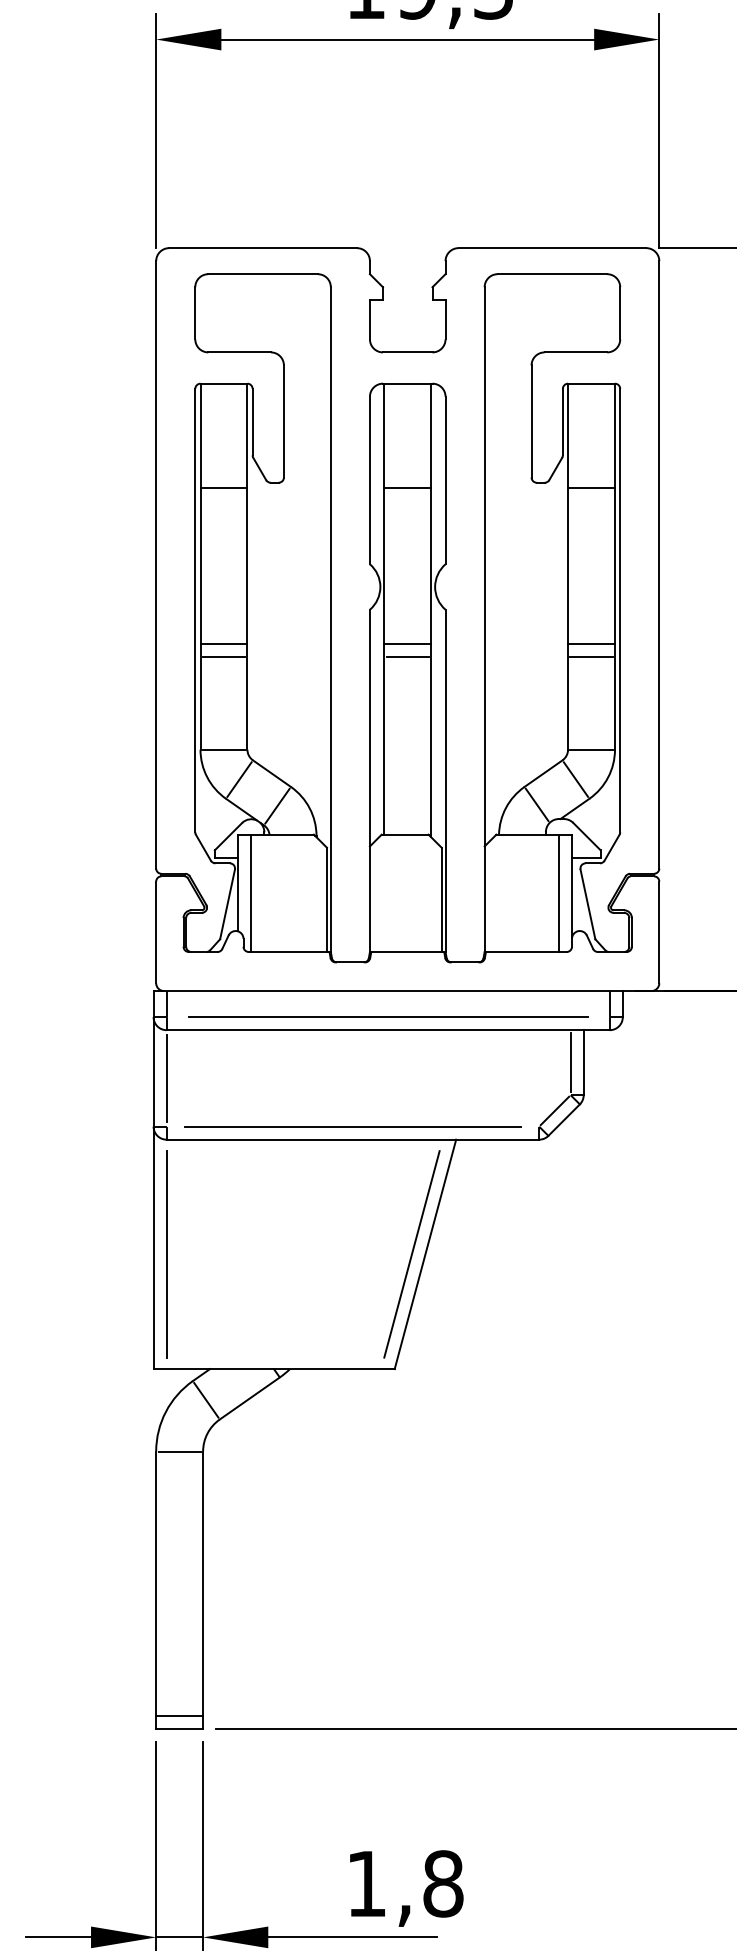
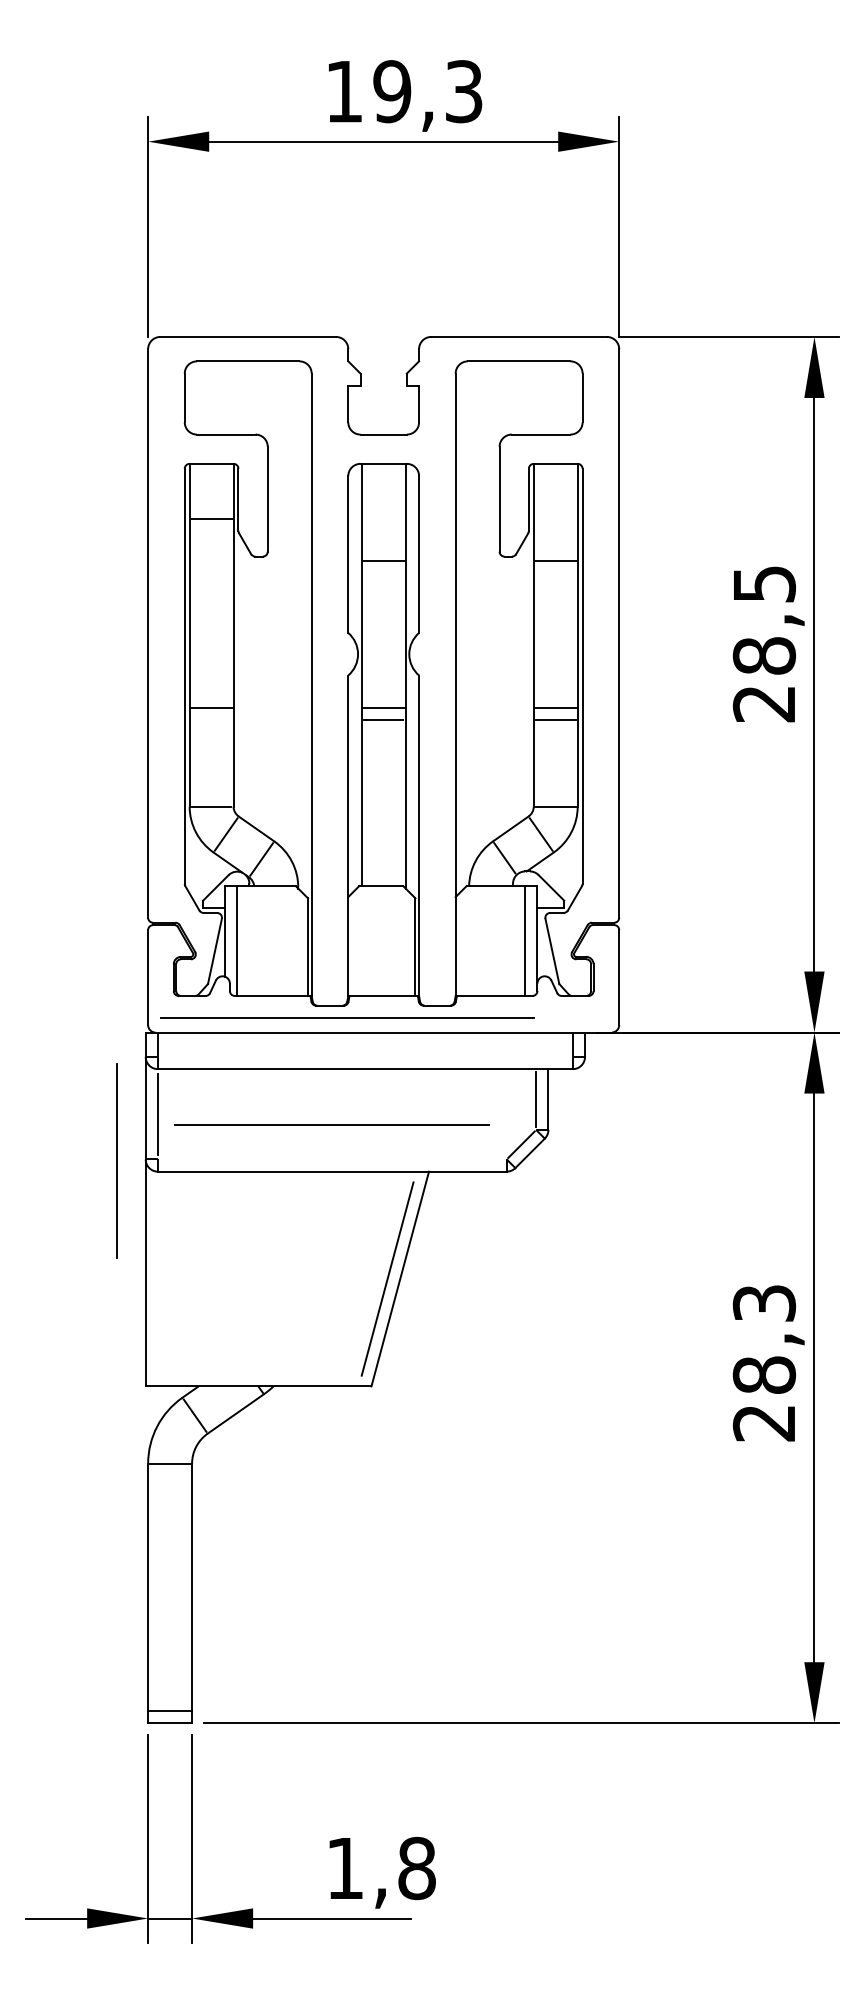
line: (223, 487) -> (211, 519), moved
line: (223, 657) -> (211, 720), removed
line: (388, 1016) -> (347, 1017), moved
line: (352, 1125) -> (331, 1124), moved
line: (166, 1253) -> (116, 1160), moved

